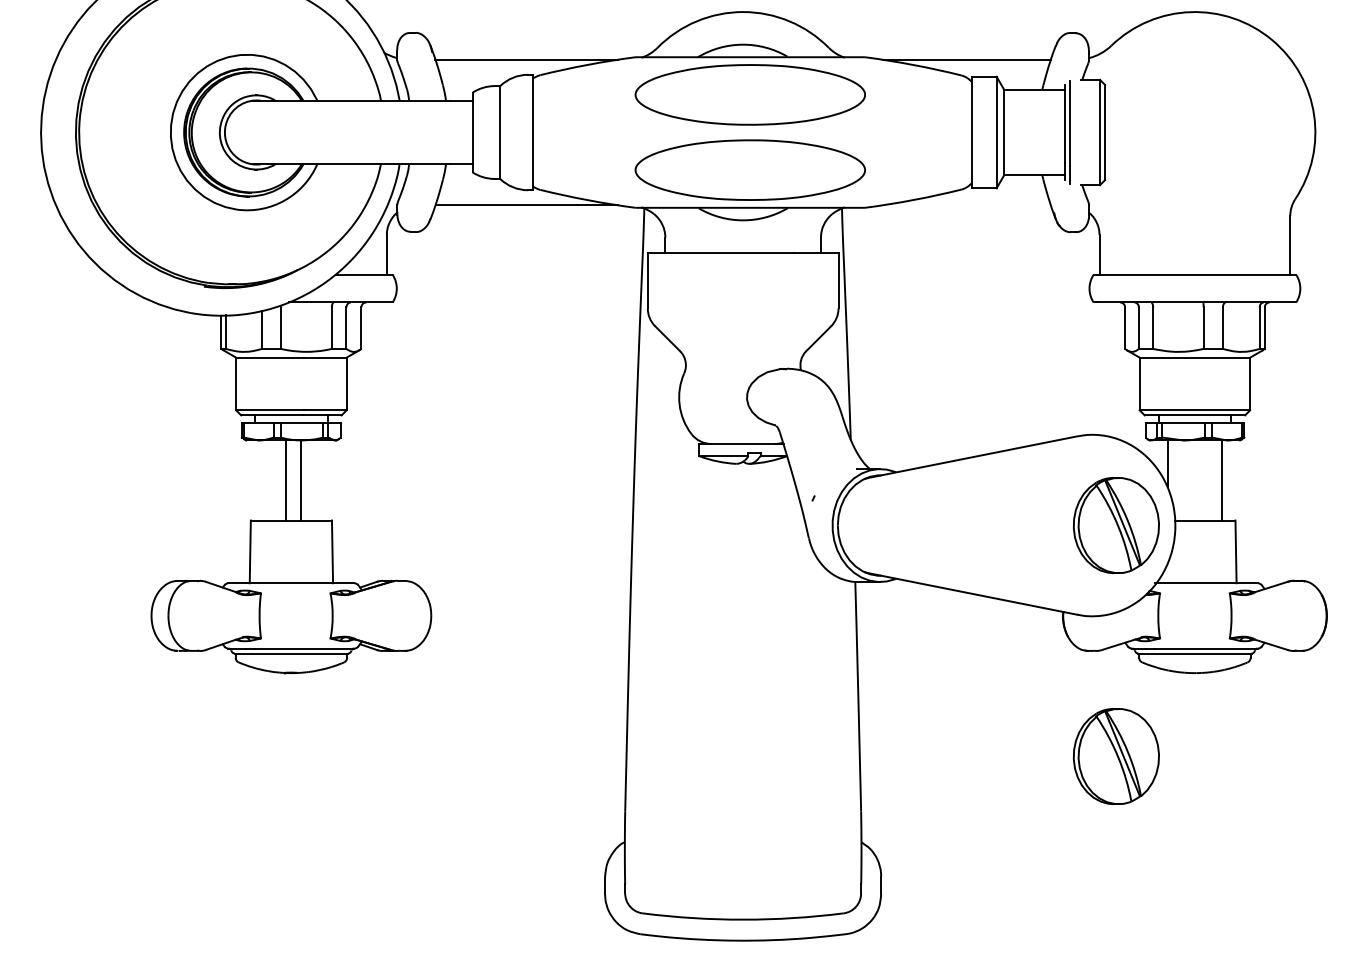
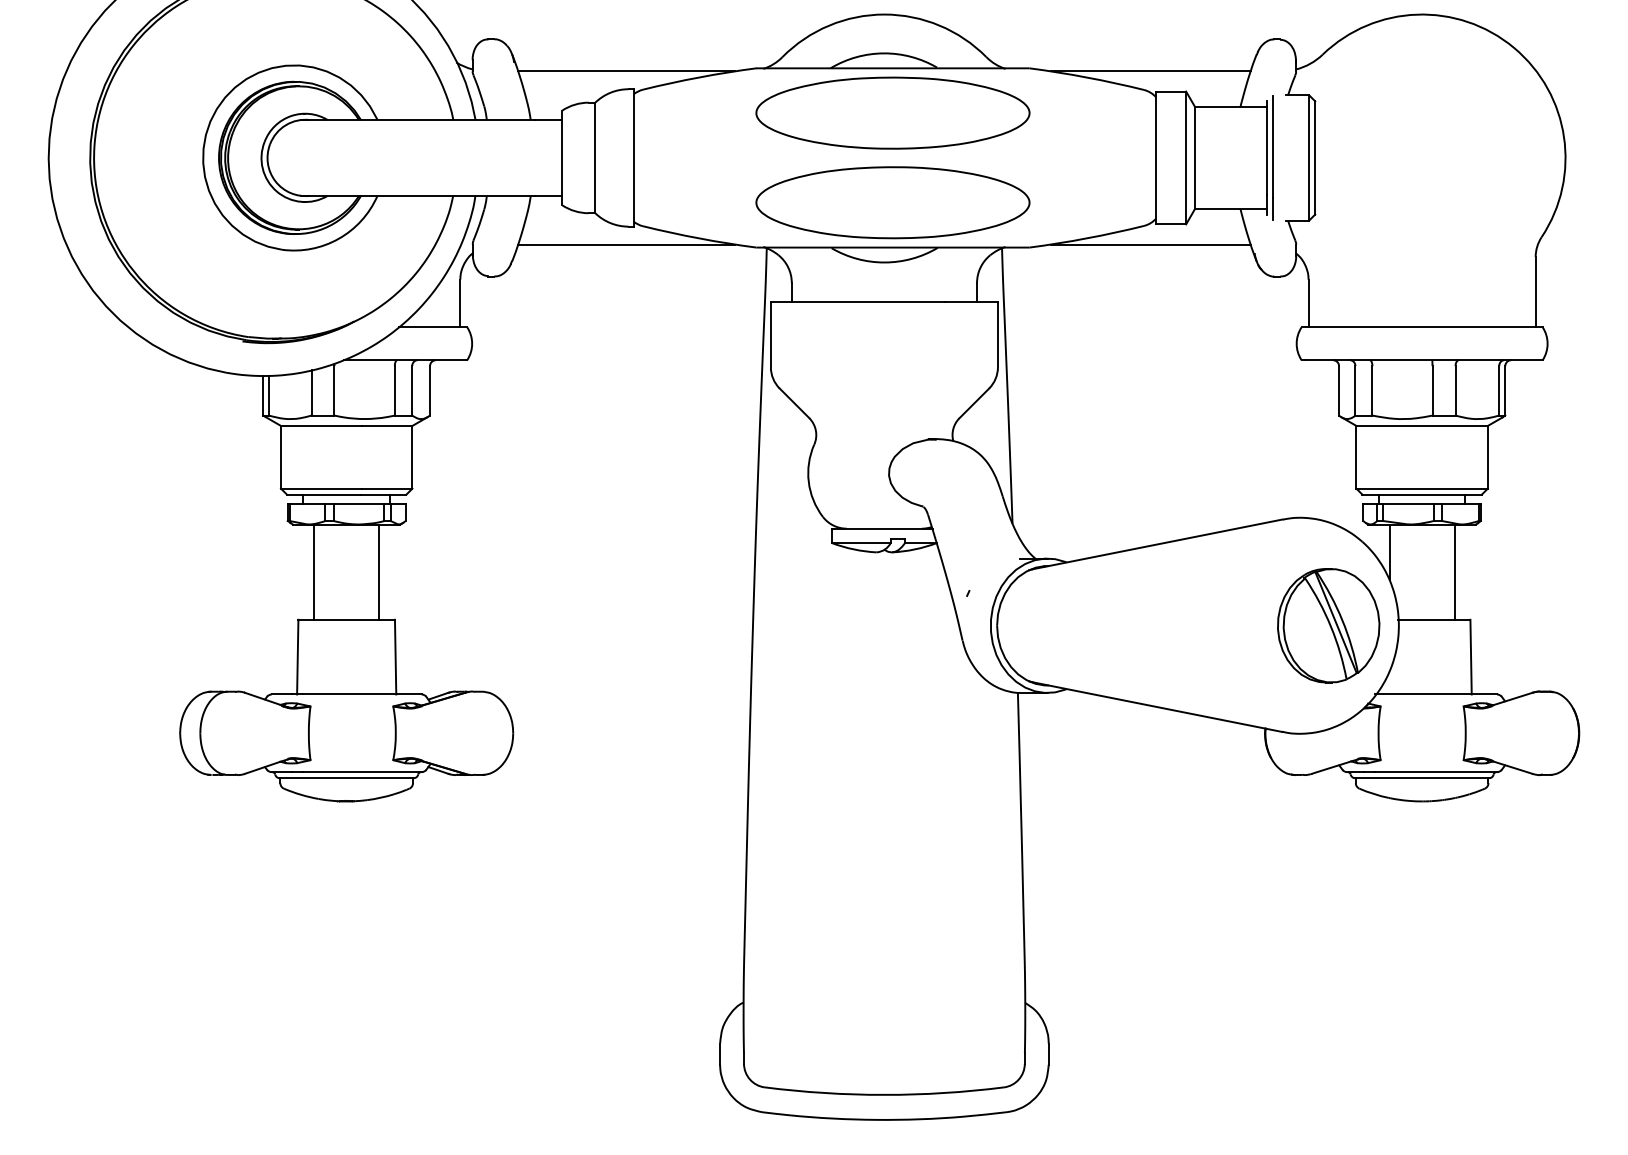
line: (966, 205) -> (1150, 244), added
line: (285, 480) -> (378, 572), moved
line: (301, 480) -> (314, 572), moved
part: (1115, 756) -> (1327, 900), removed

